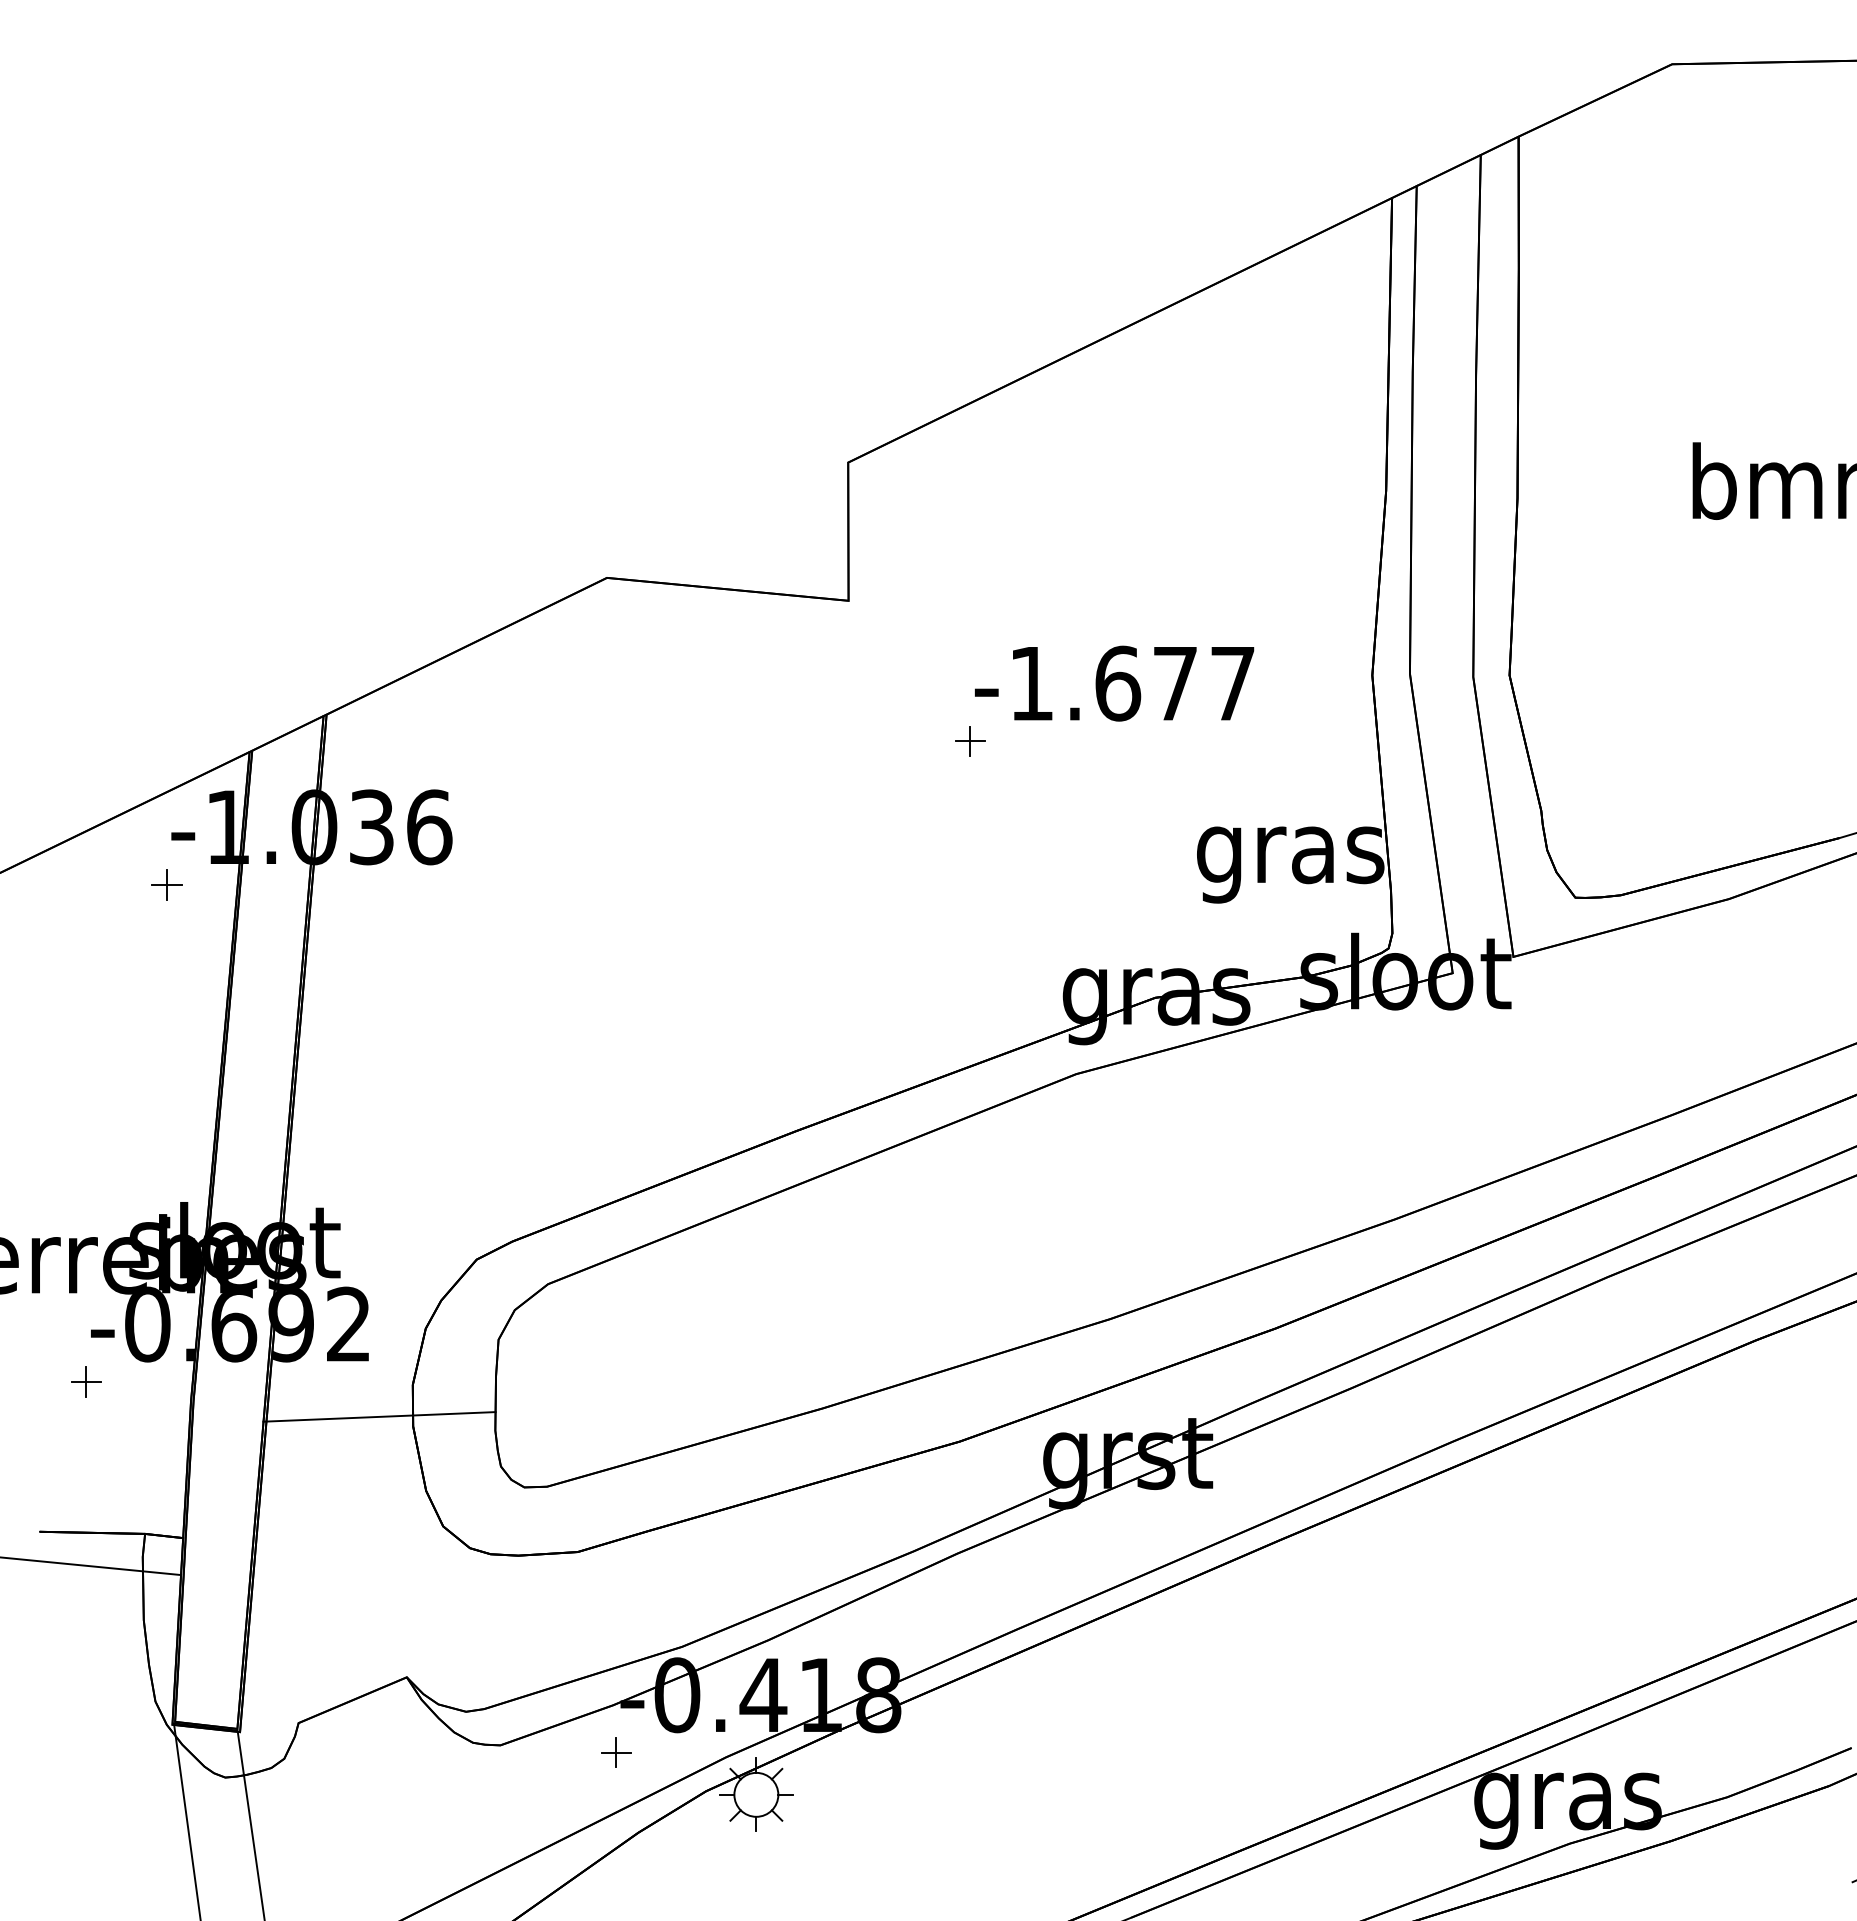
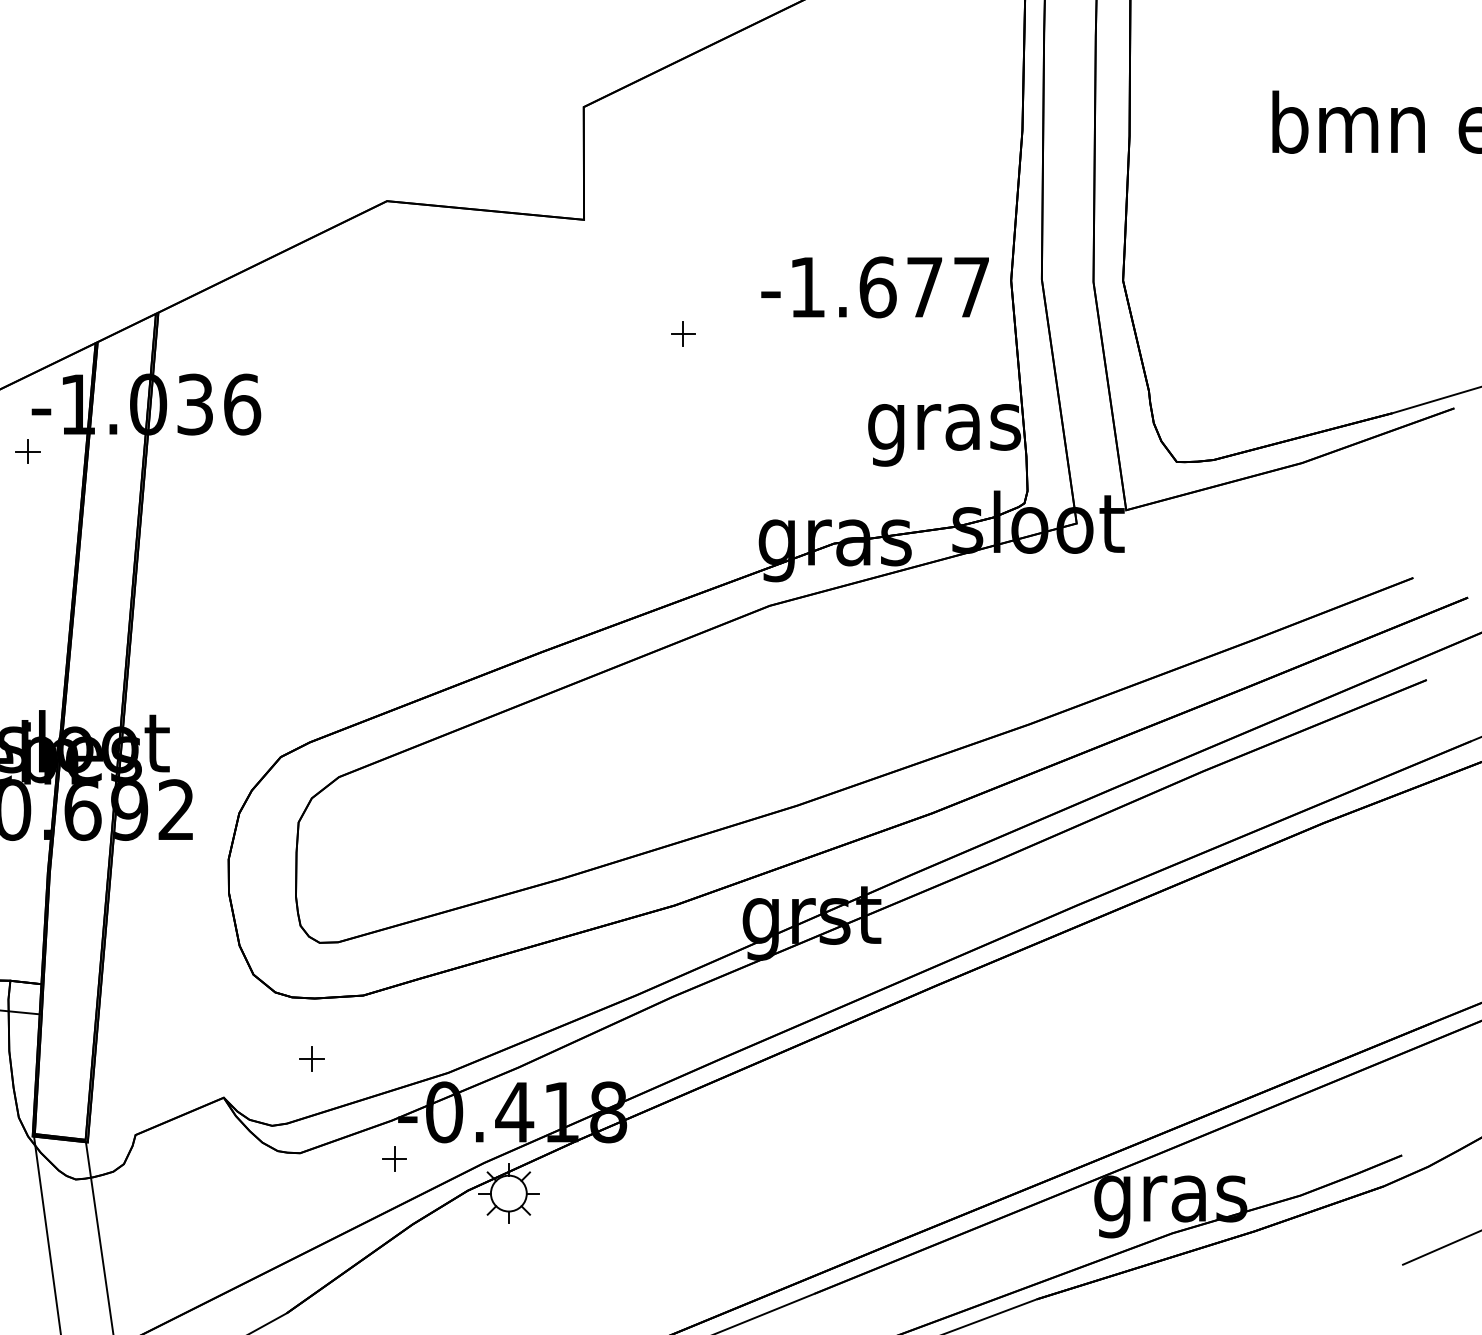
text: (1114, 683) -> (875, 287), moved
line: (379, 1416) -> (201, 885), removed
part: (515, 1629) -> (312, 1058), added

